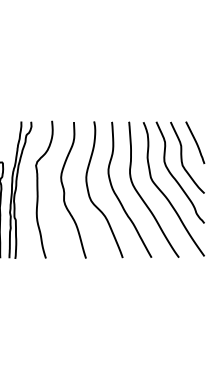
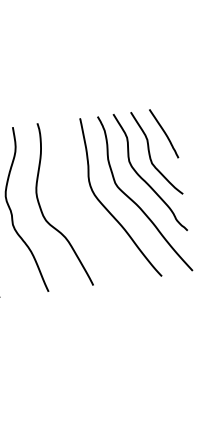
curve: (117, 195) -> (77, 210), removed

